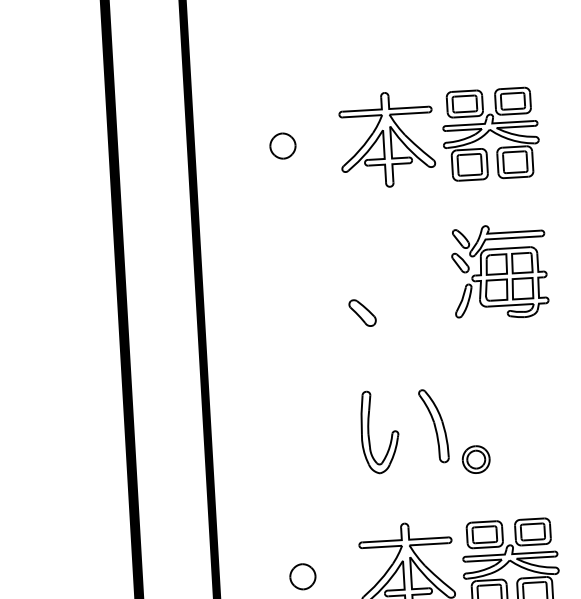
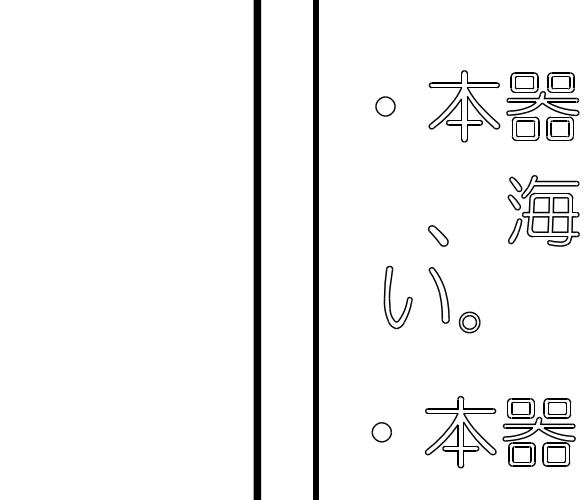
part: (434, 428) -> (439, 297), moved

